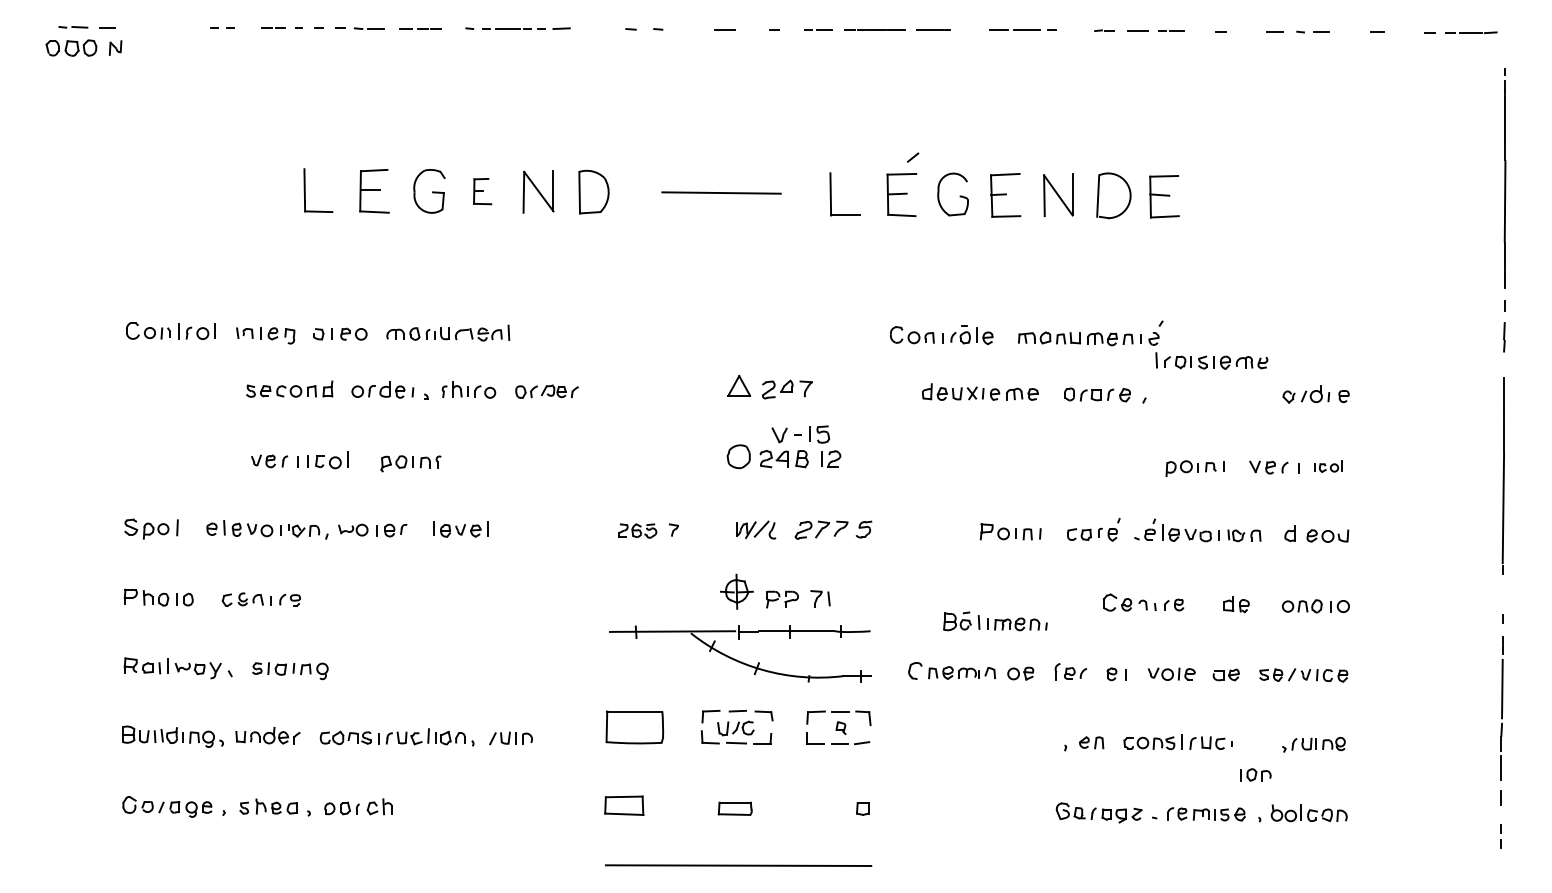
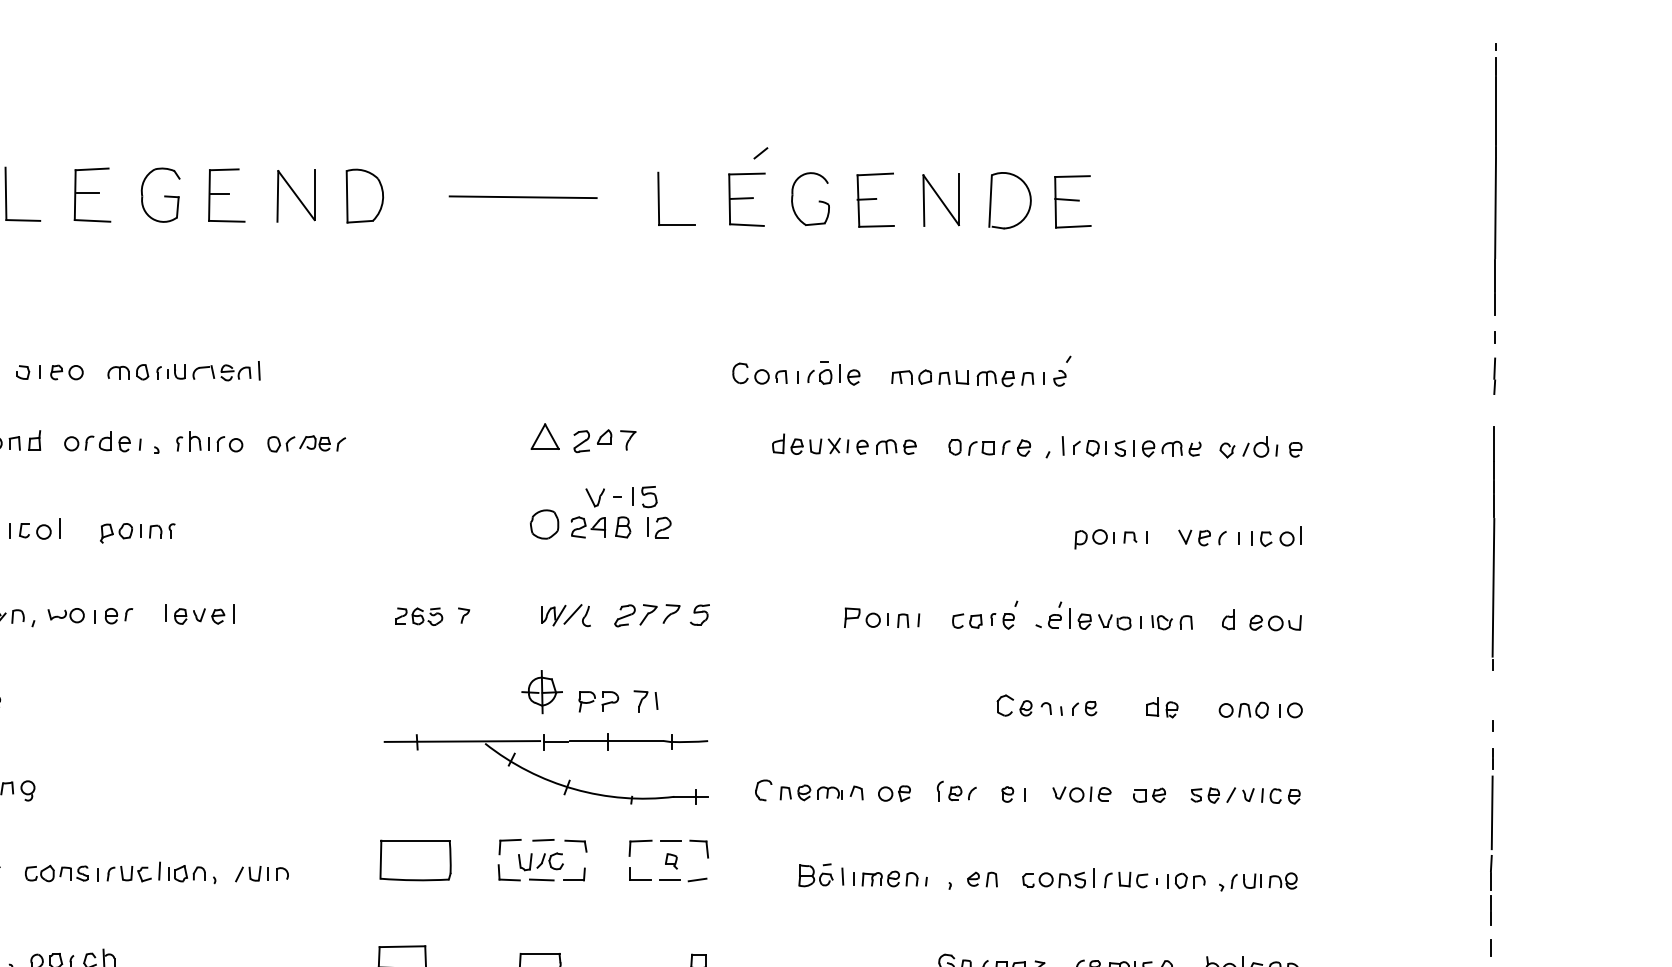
part: (482, 191) -> (226, 195), size x1.67
part: (1211, 360) -> (1131, 446), moved
part: (1328, 466) -> (1276, 536), size x1.43
part: (995, 621) -> (863, 875), moved
part: (1255, 774) -> (1185, 880), moved

